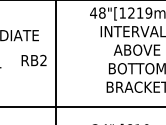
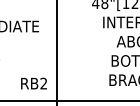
text: (33, 60) -> (33, 83), moved

